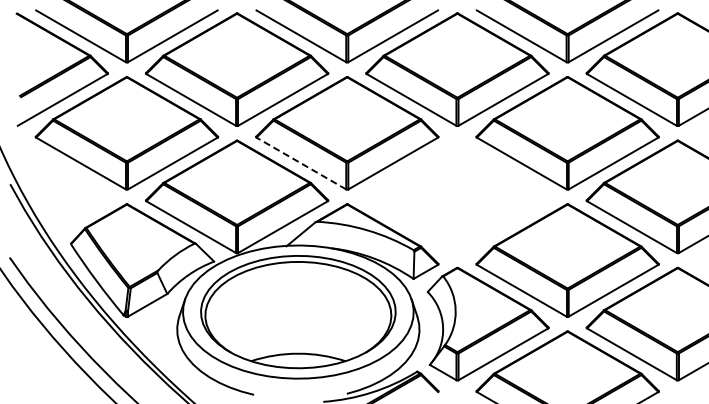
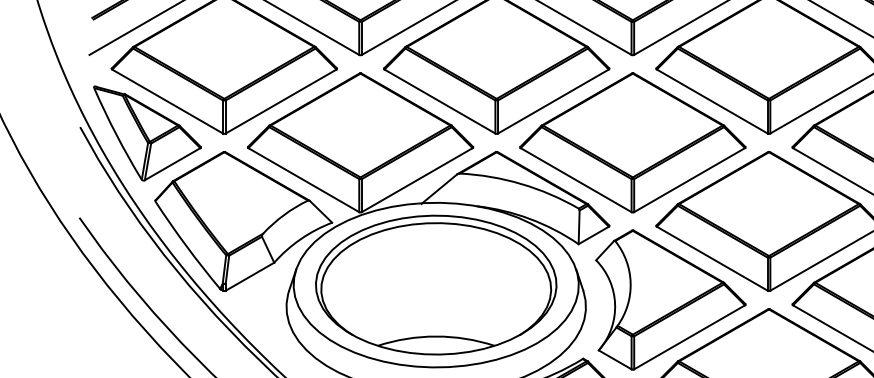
line: (301, 163) -> (440, 101), dashed -> solid
part: (64, 189) -> (147, 133), added
part: (457, 196) -> (632, 142), added

